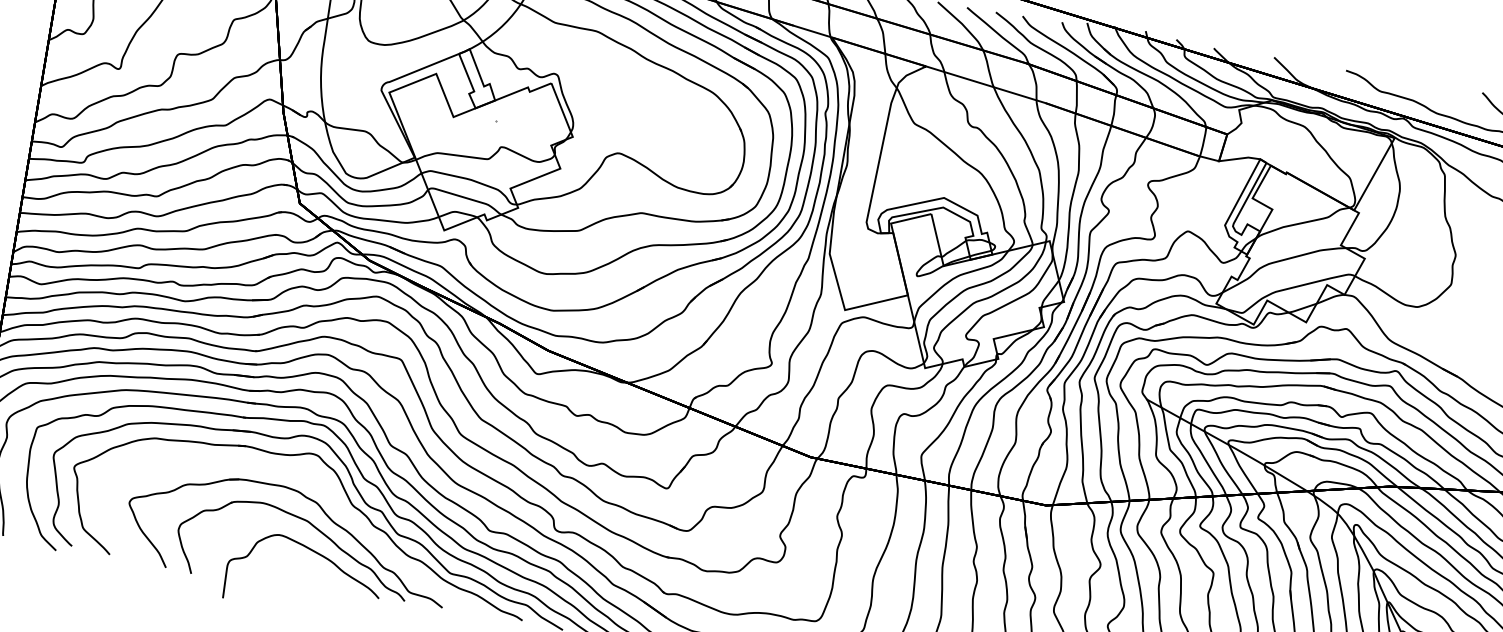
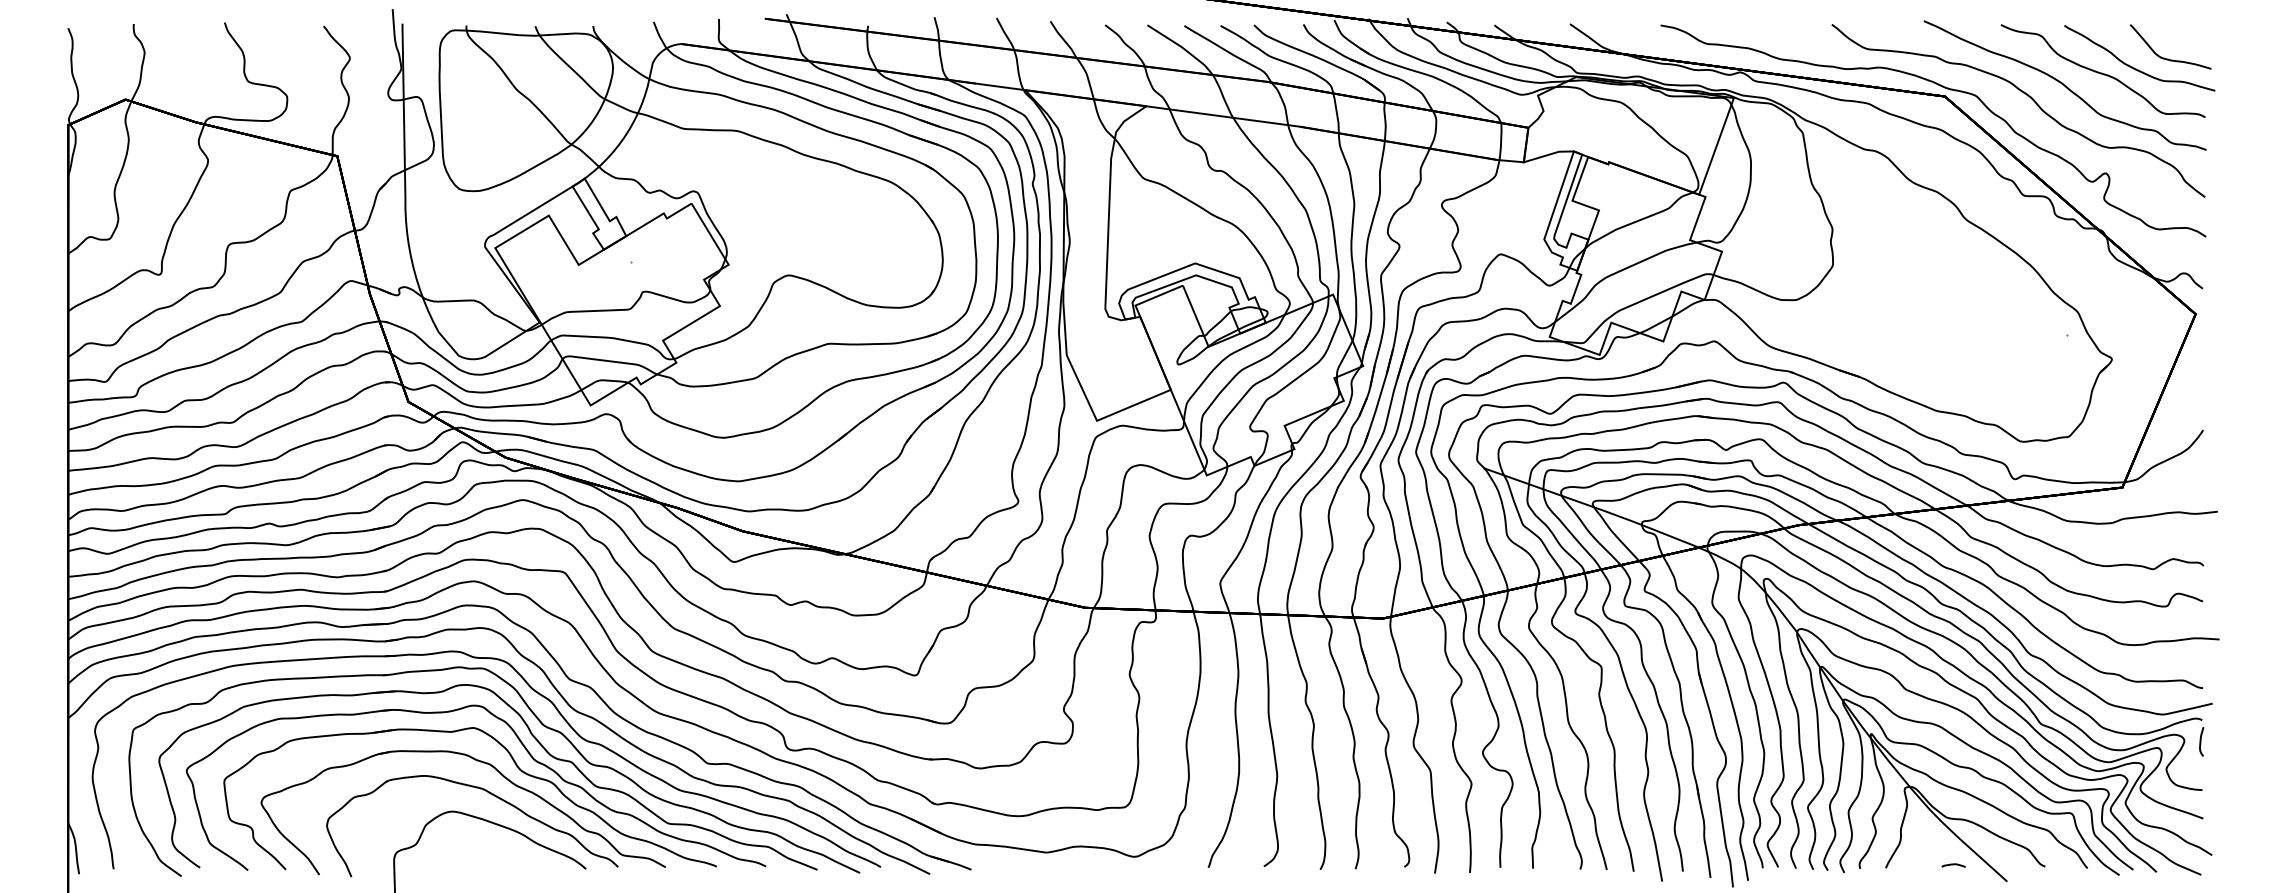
part: (337, 509) -> (517, 768), added

